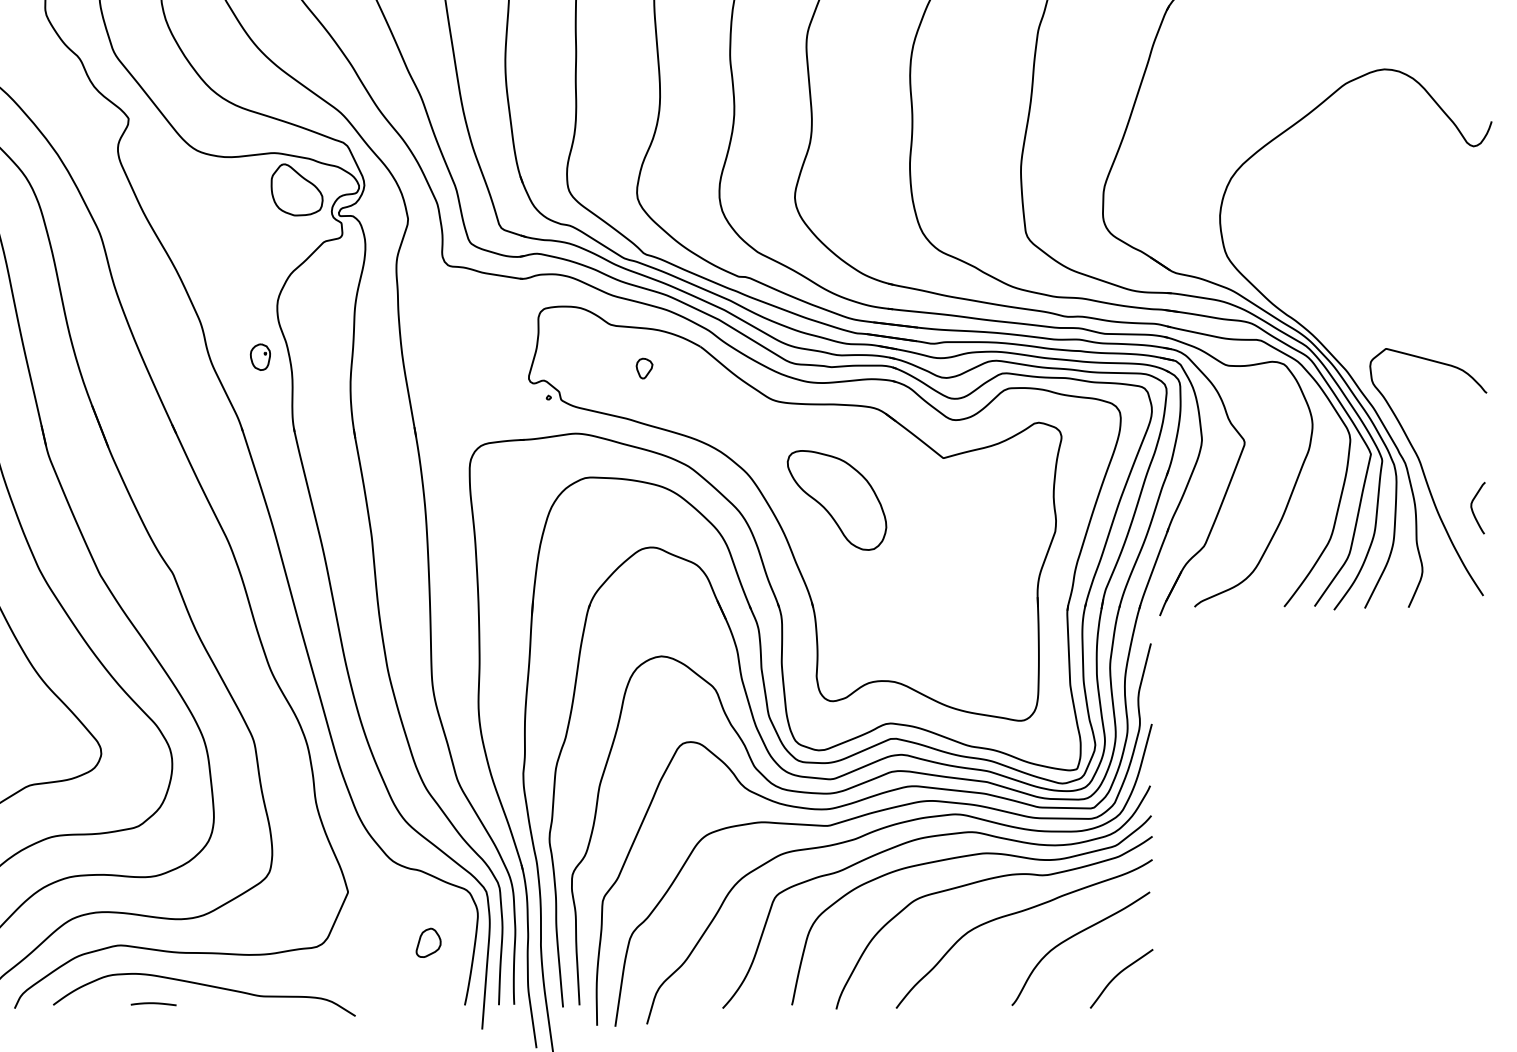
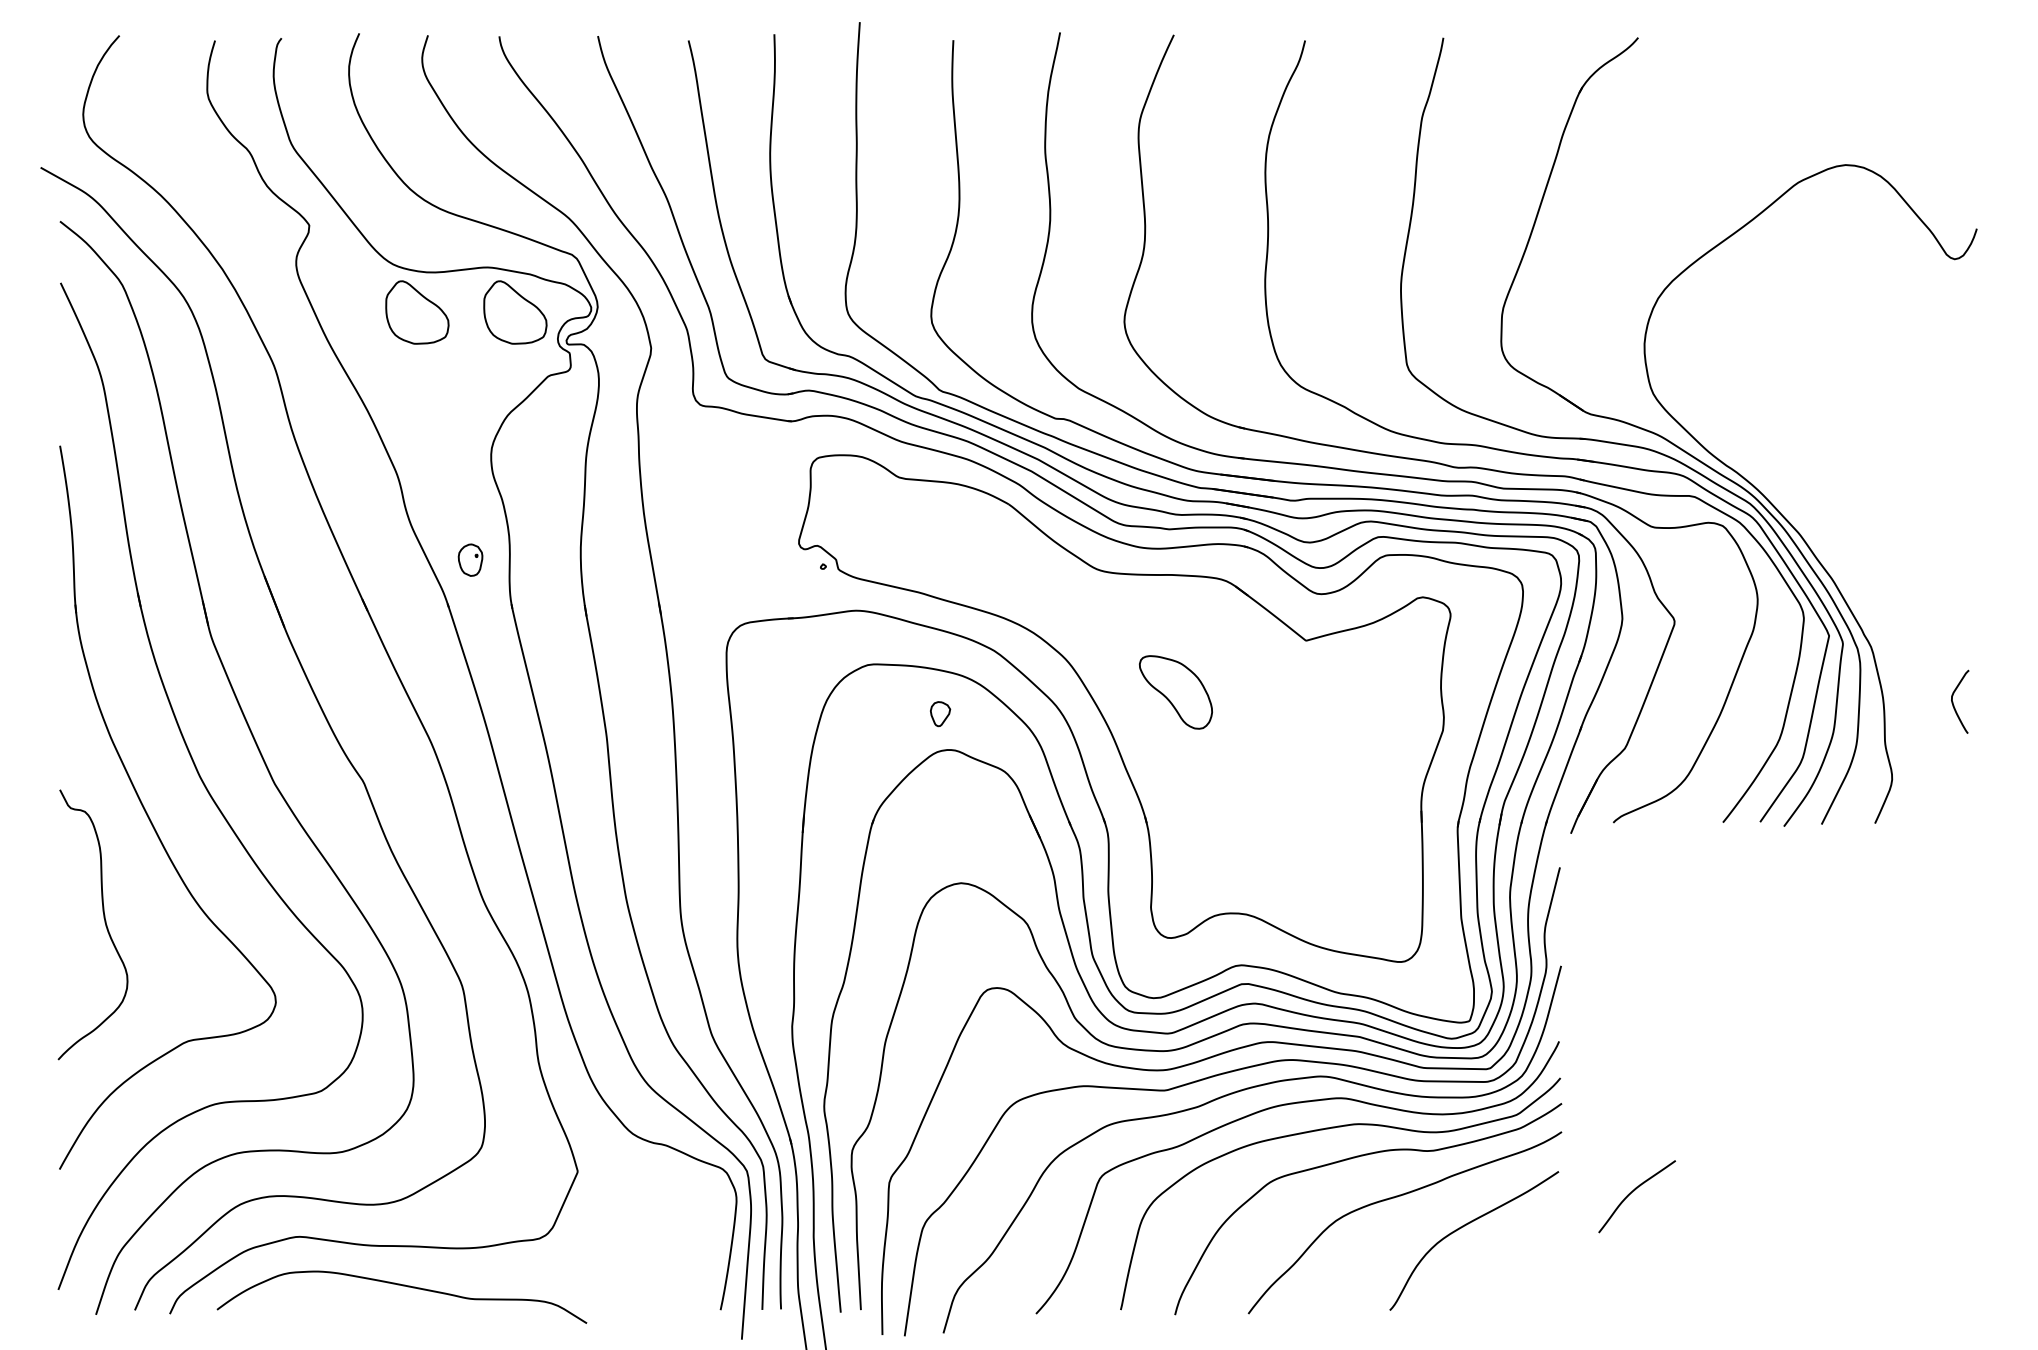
part: (217, 189) -> (417, 312), added
part: (260, 356) -> (470, 559), moved
part: (644, 368) -> (940, 714), moved
curve: (1424, 471) -> (1894, 657), removed
part: (836, 500) -> (1175, 692), size x0.6
part: (427, 942) -> (675, 1233), removed
curve: (1119, 974) -> (1634, 1191), moved
curve: (153, 1004) -> (339, 1308), removed

